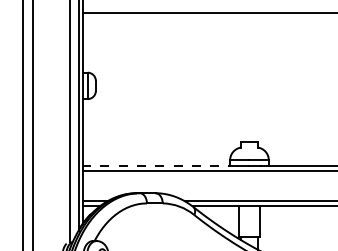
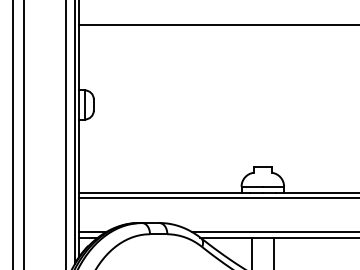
line: (159, 165) -> (163, 192), dashed -> solid

